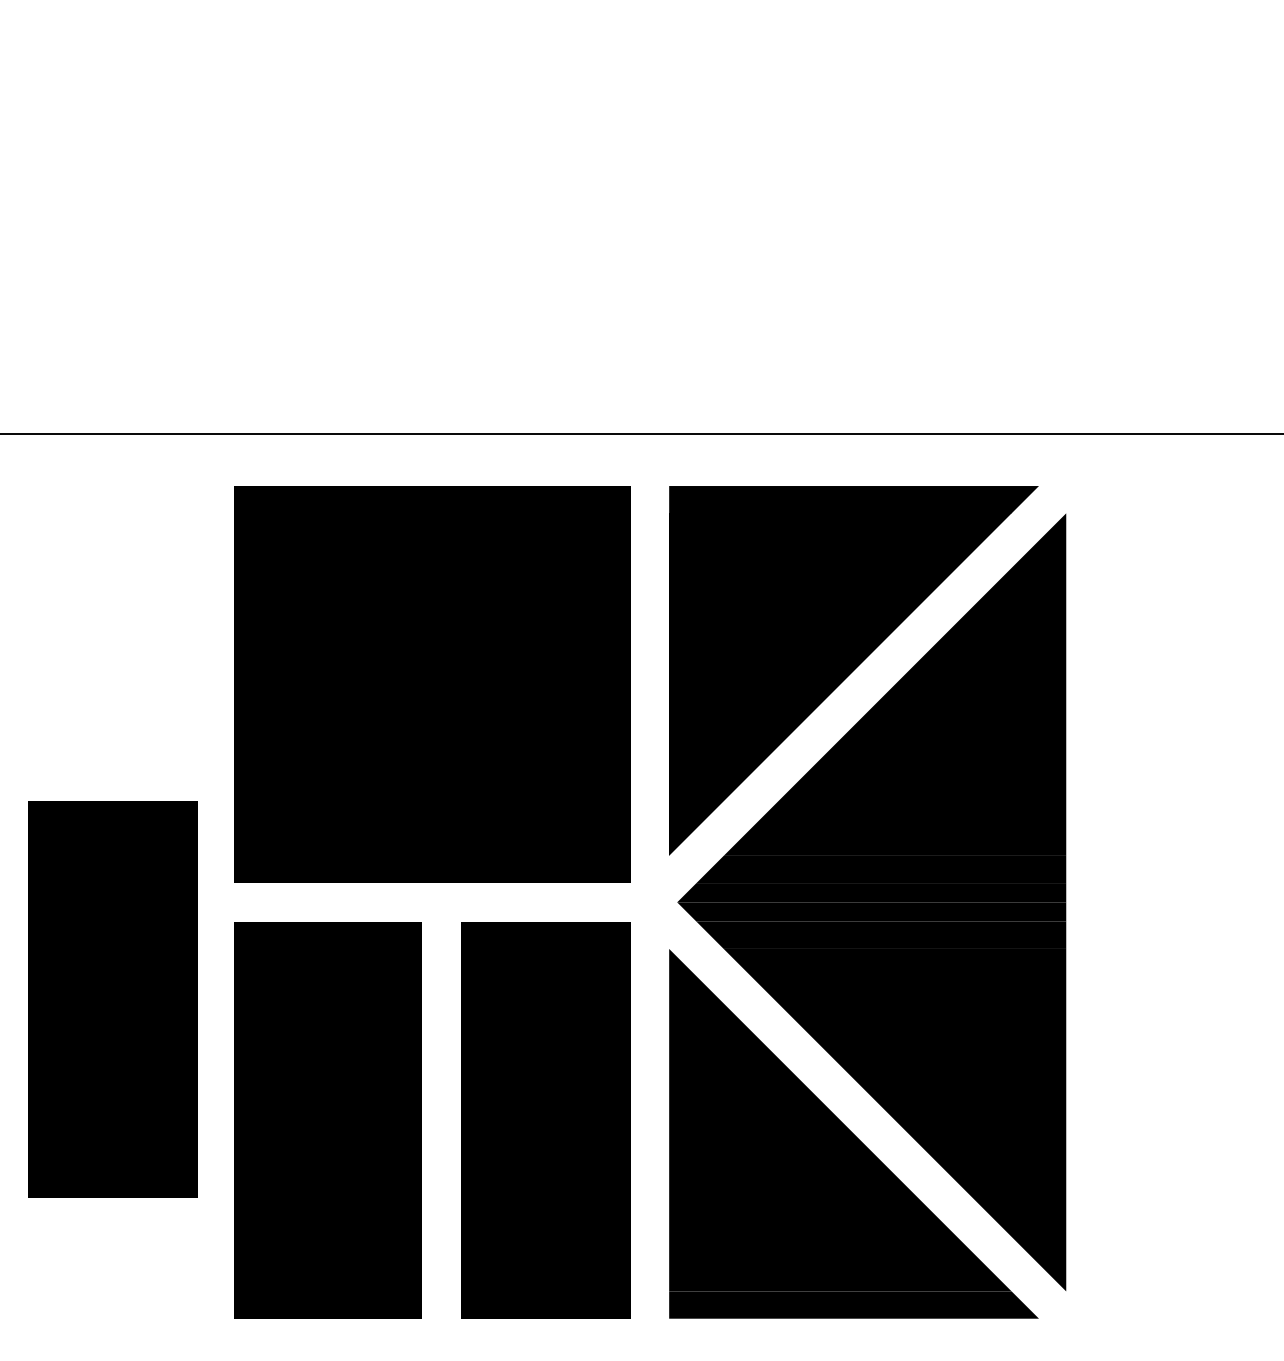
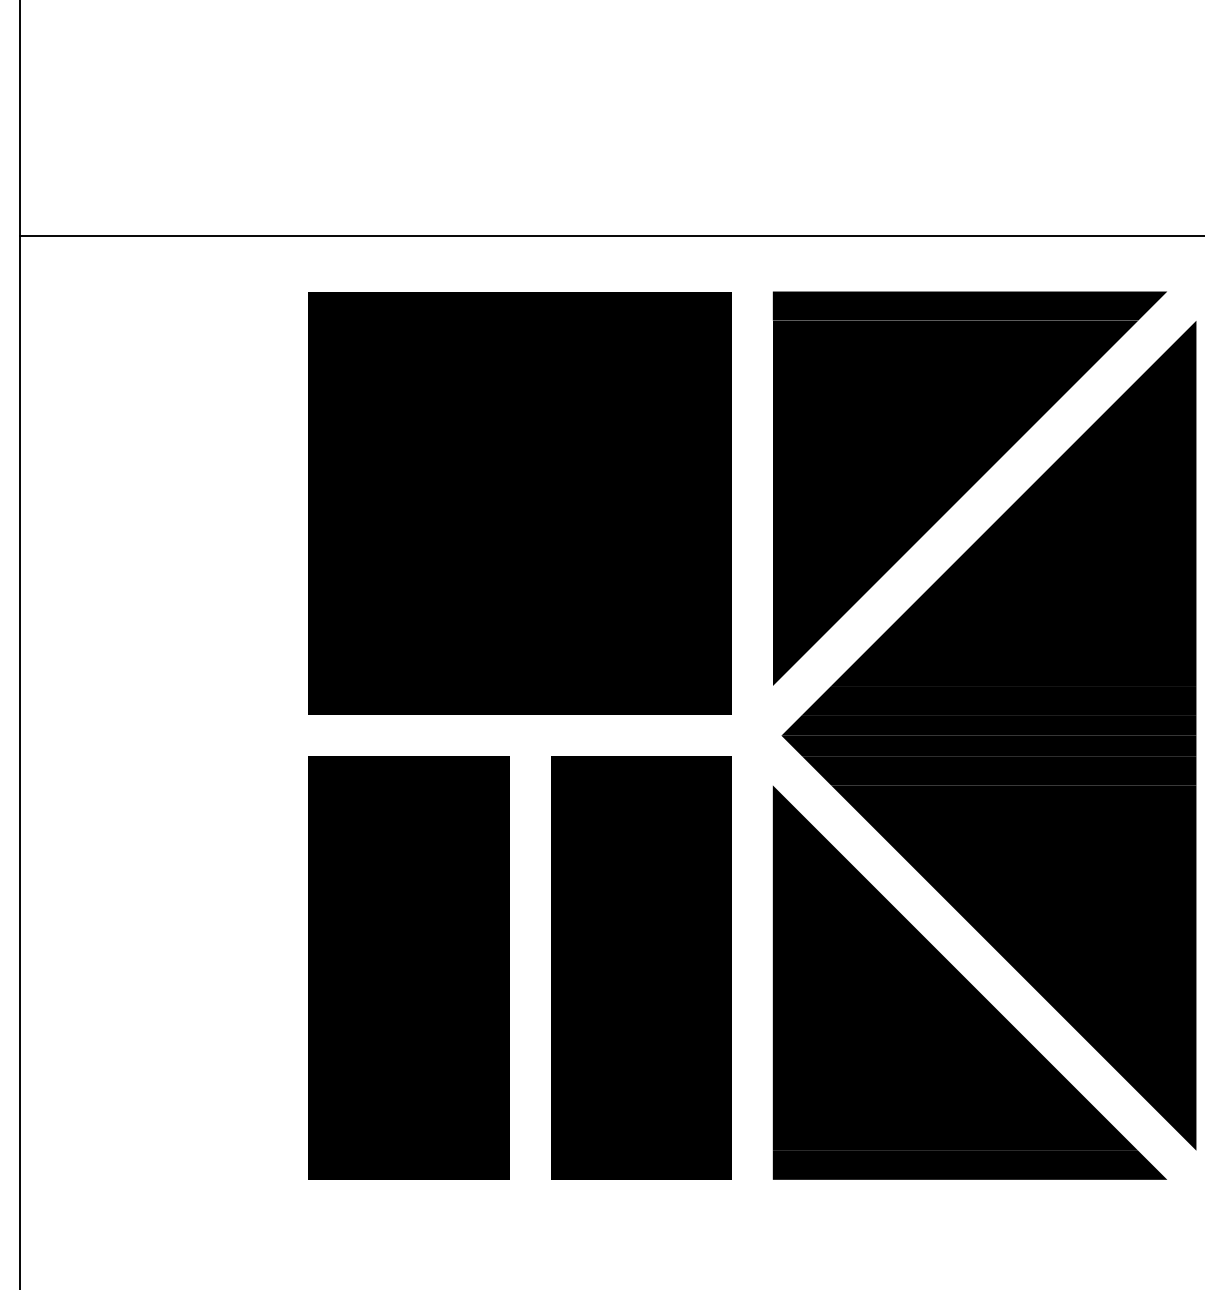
part: (112, 999) -> (178, 839), removed

